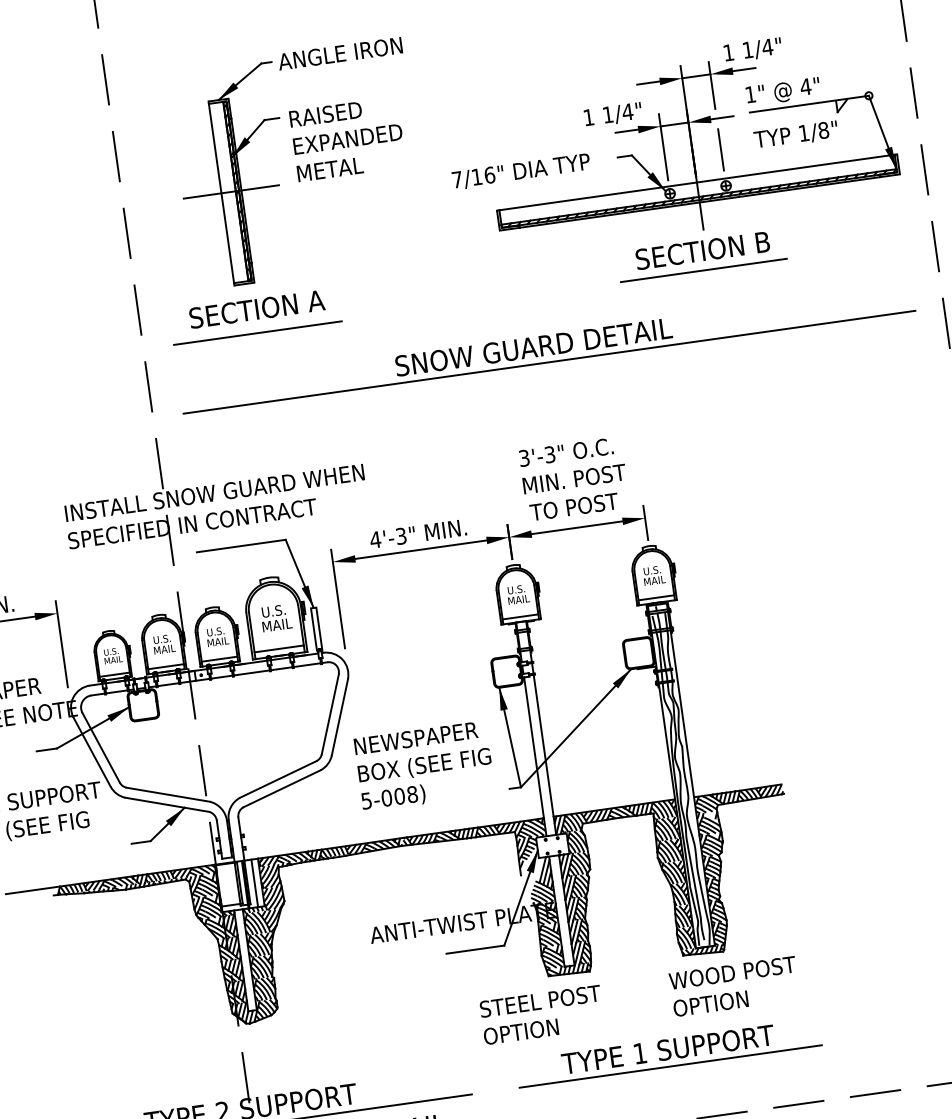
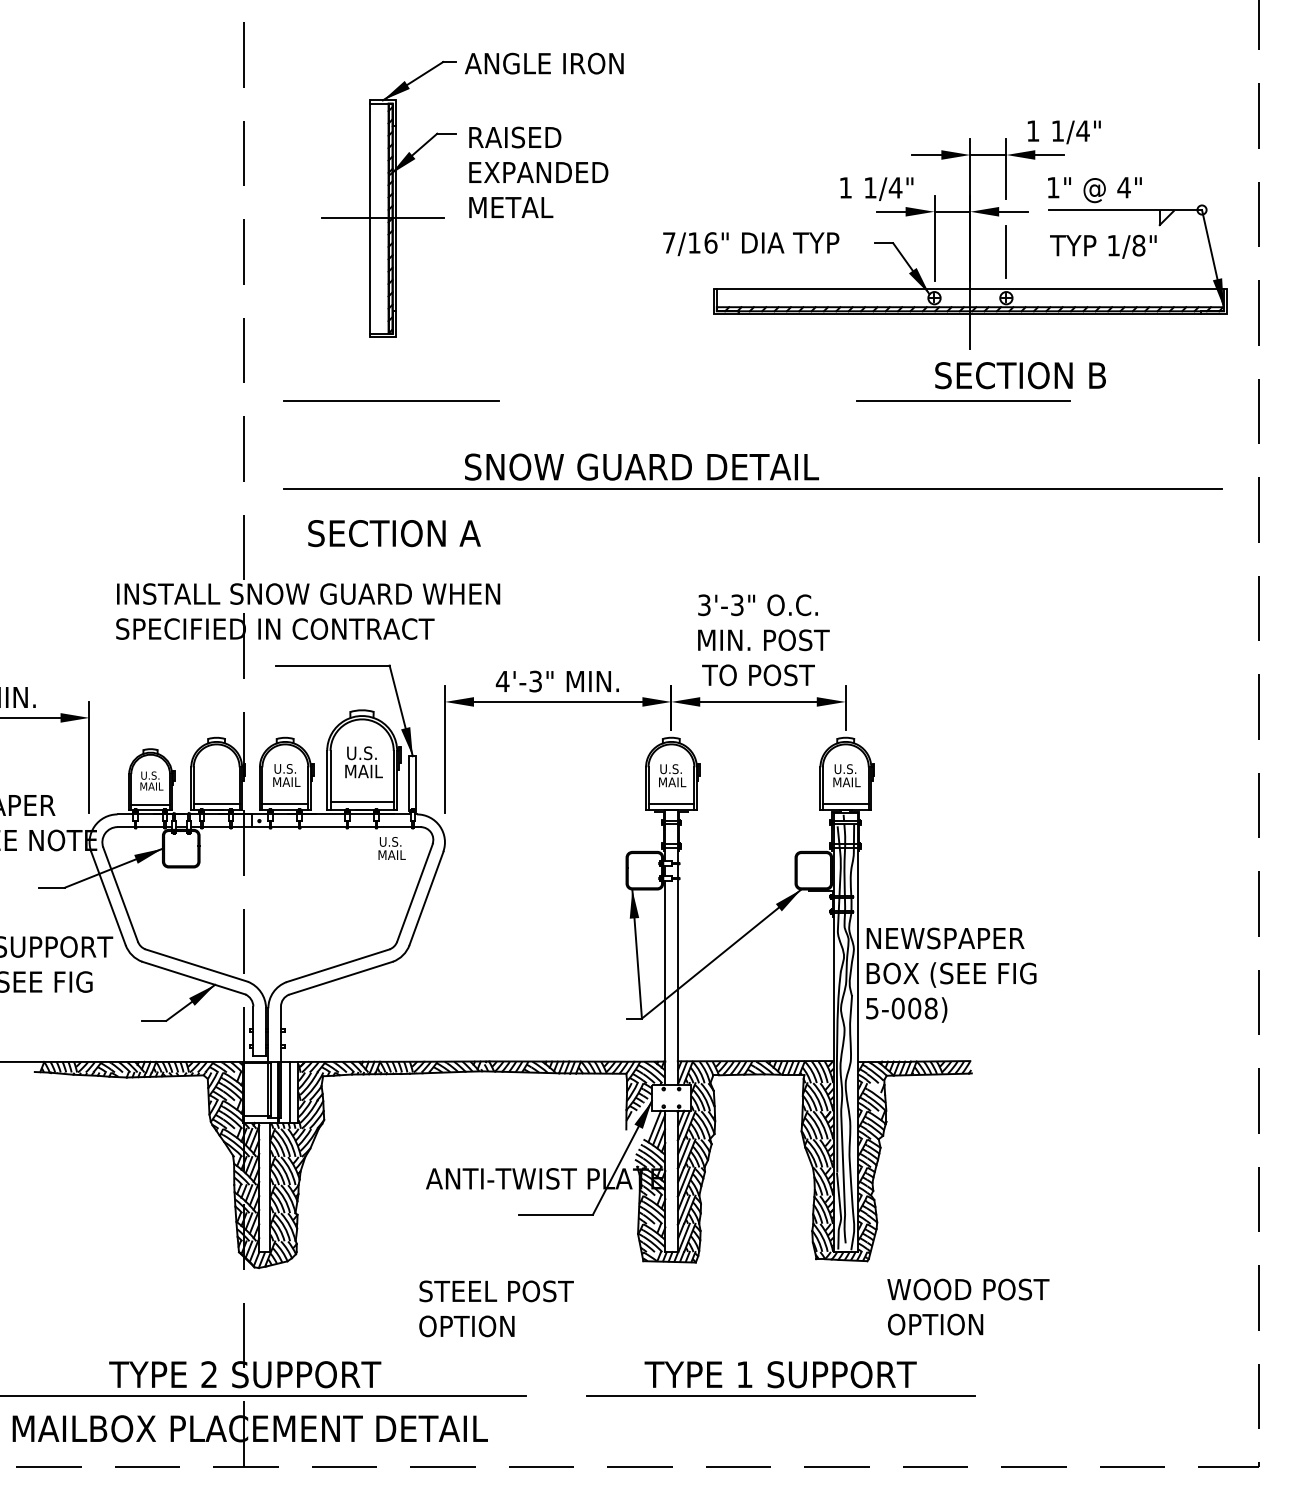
text: (702, 250) -> (1020, 375), moved
text: (257, 309) -> (394, 533), moved
text: (533, 346) -> (641, 466), moved
text: (163, 644) -> (391, 848), moved
text: (424, 765) -> (951, 974), moved
text: (734, 986) -> (968, 1306), moved
text: (542, 1014) -> (496, 1308), moved

